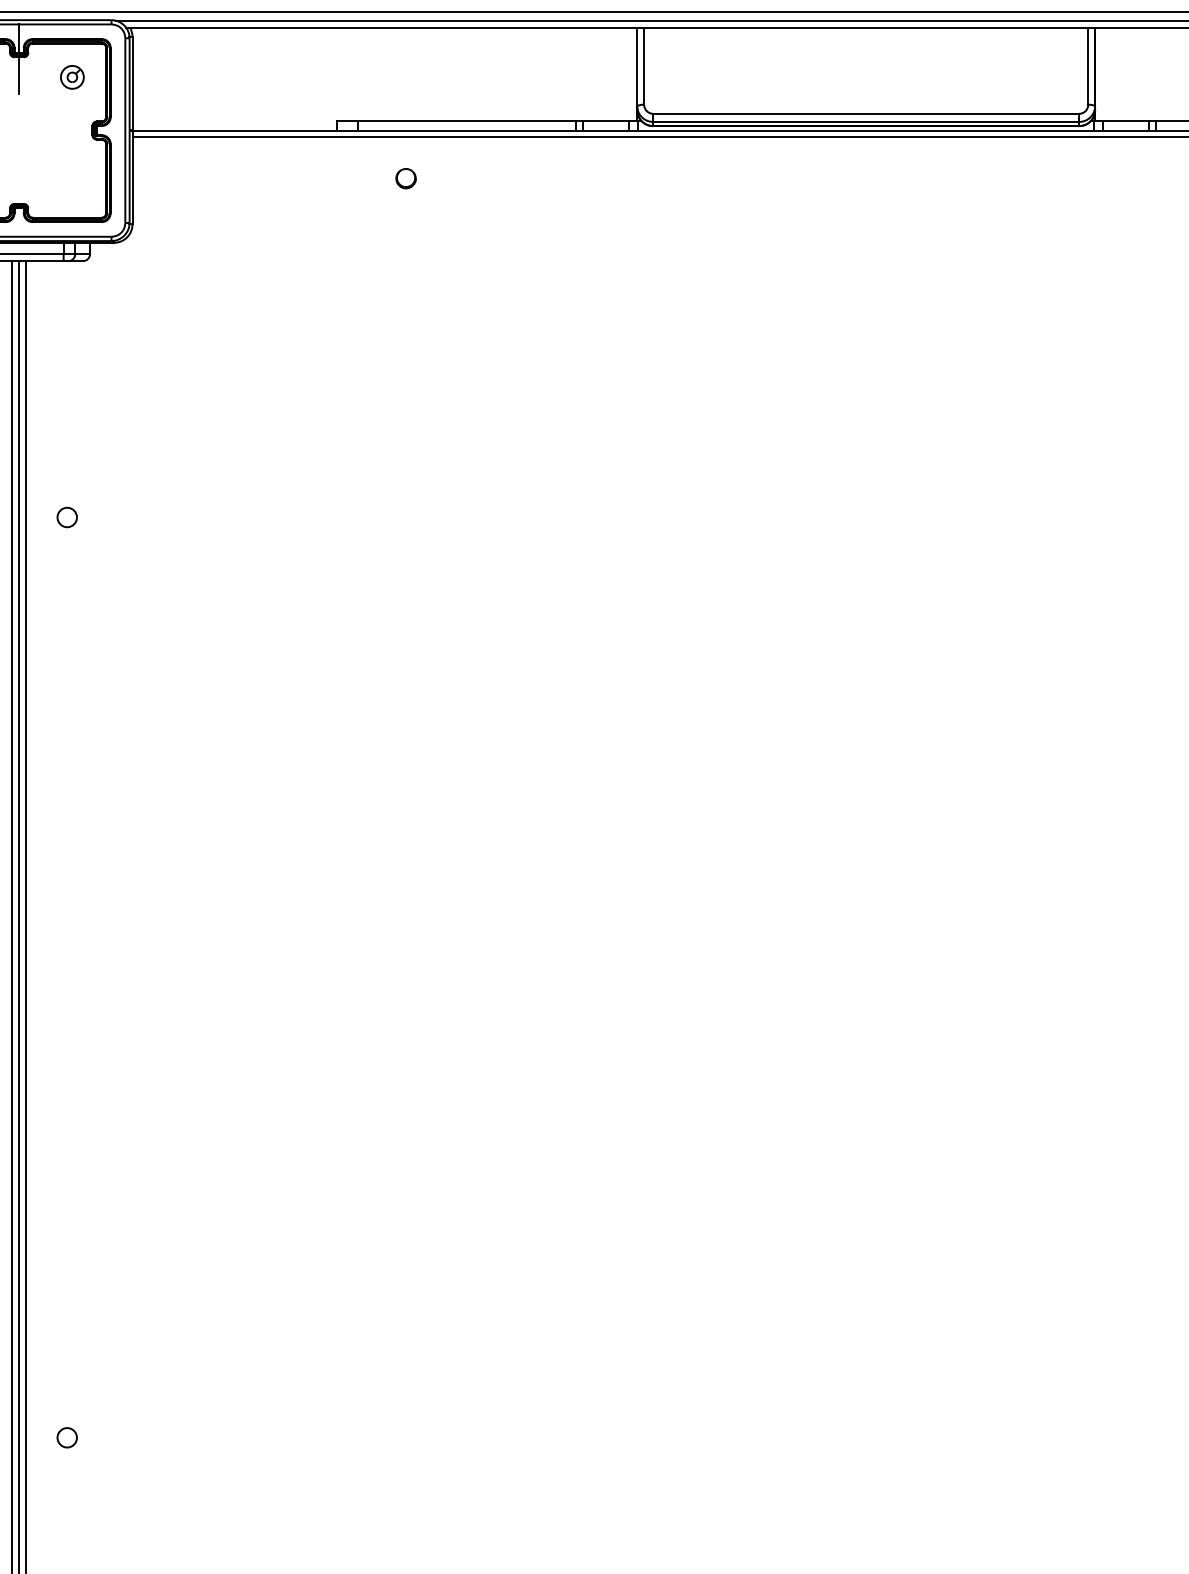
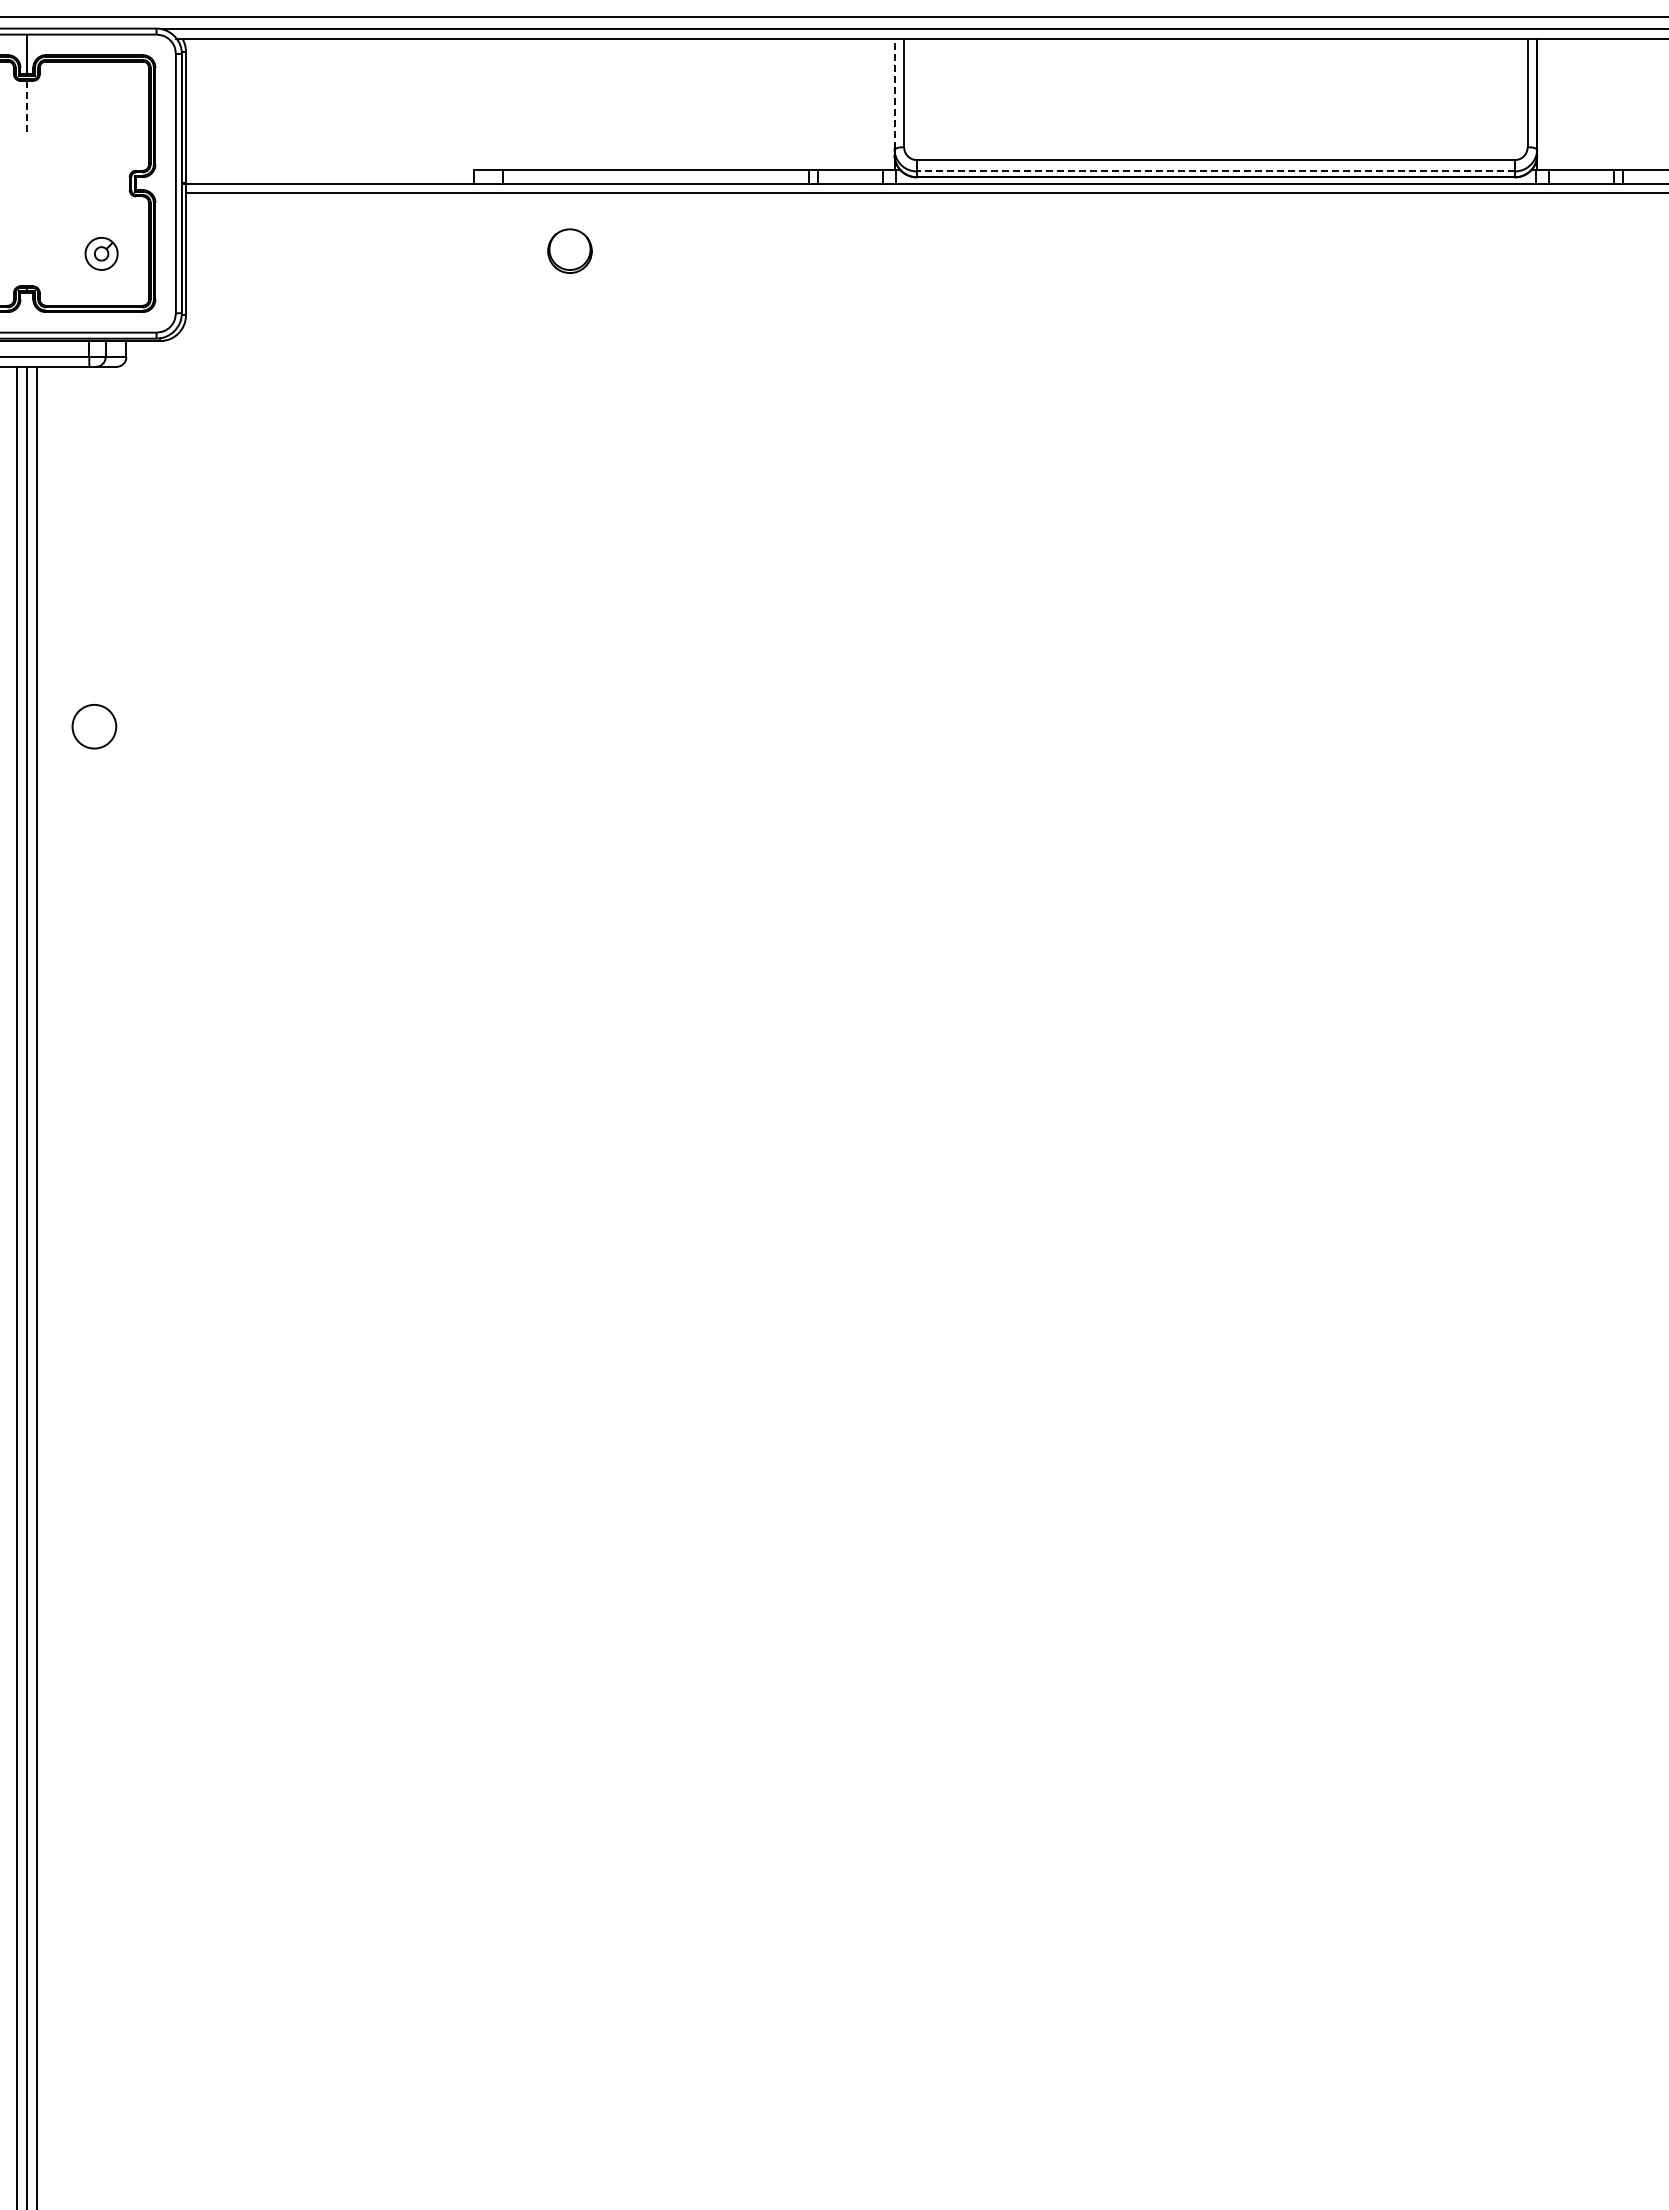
line: (637, 66) -> (894, 93), solid -> dashed
line: (18, 75) -> (26, 106), solid -> dashed
part: (72, 77) -> (101, 253), moved
line: (865, 121) -> (1215, 171), solid -> dashed
circle: (405, 178) -> (569, 250), size x1.6
circle: (67, 517) -> (94, 726), size x1.6
circle: (66, 1437) -> (93, 2018), removed

